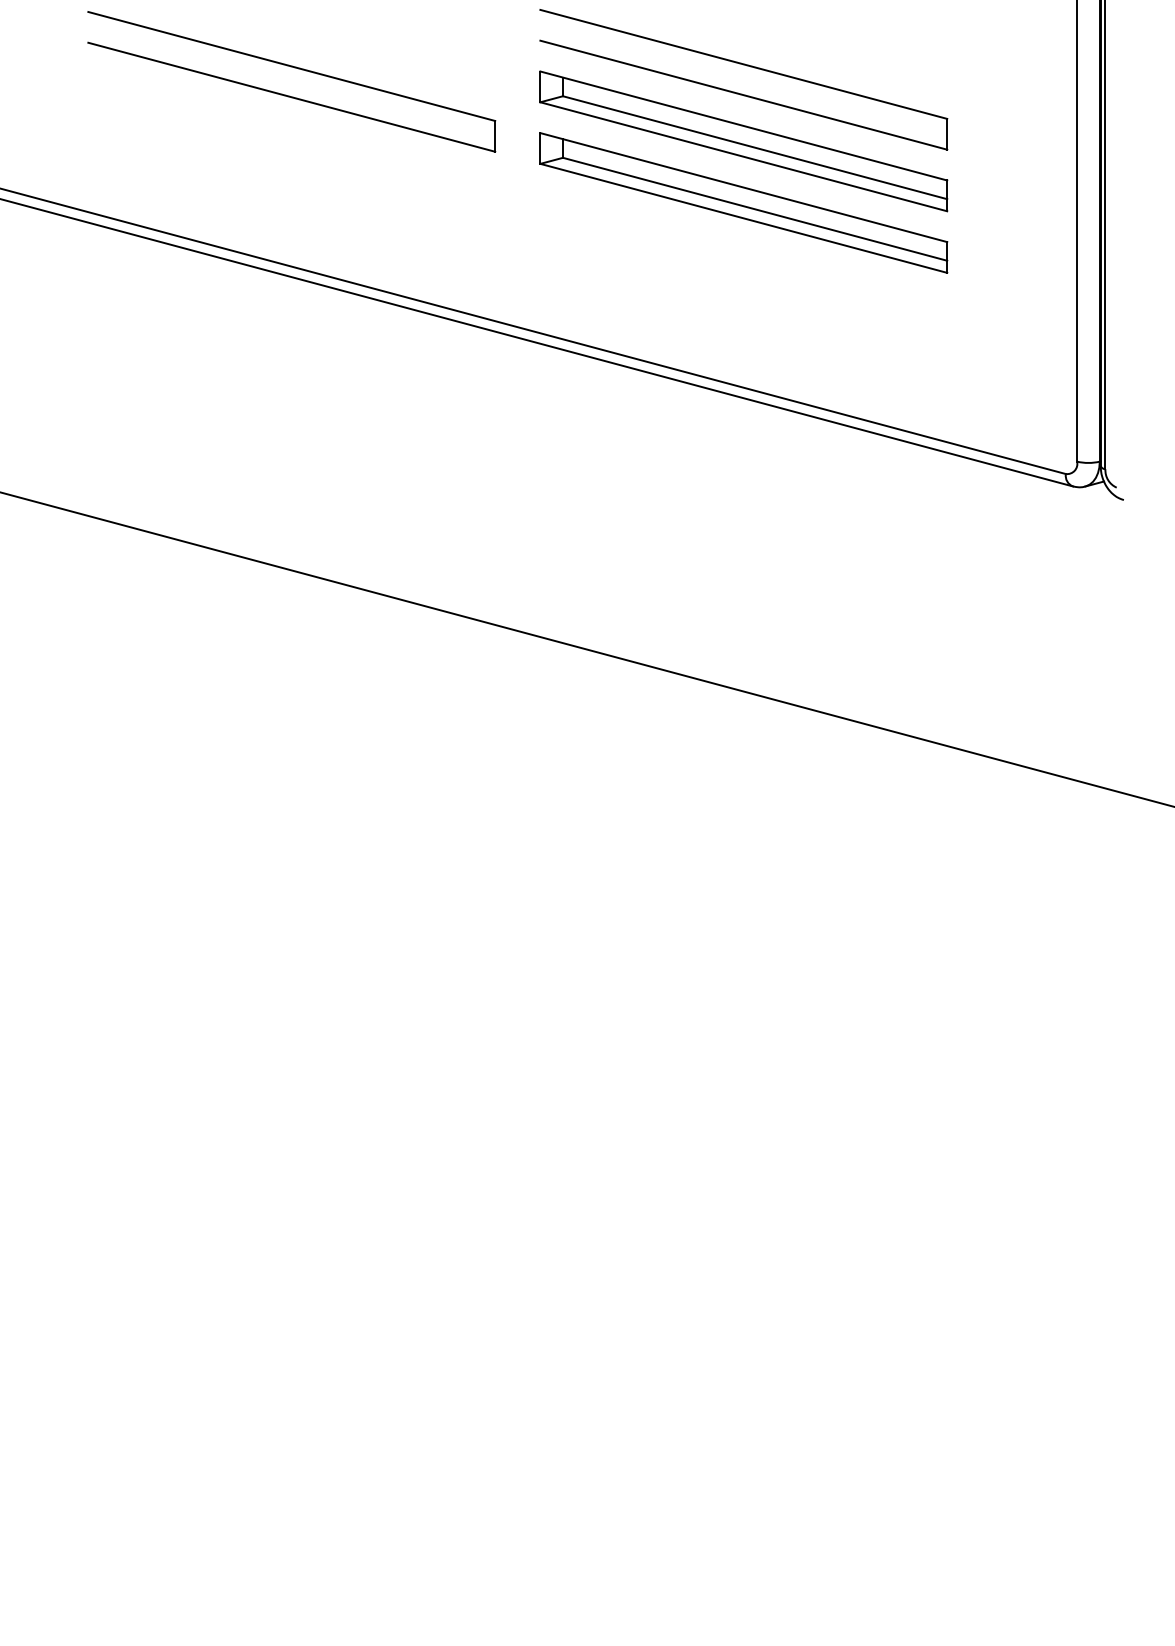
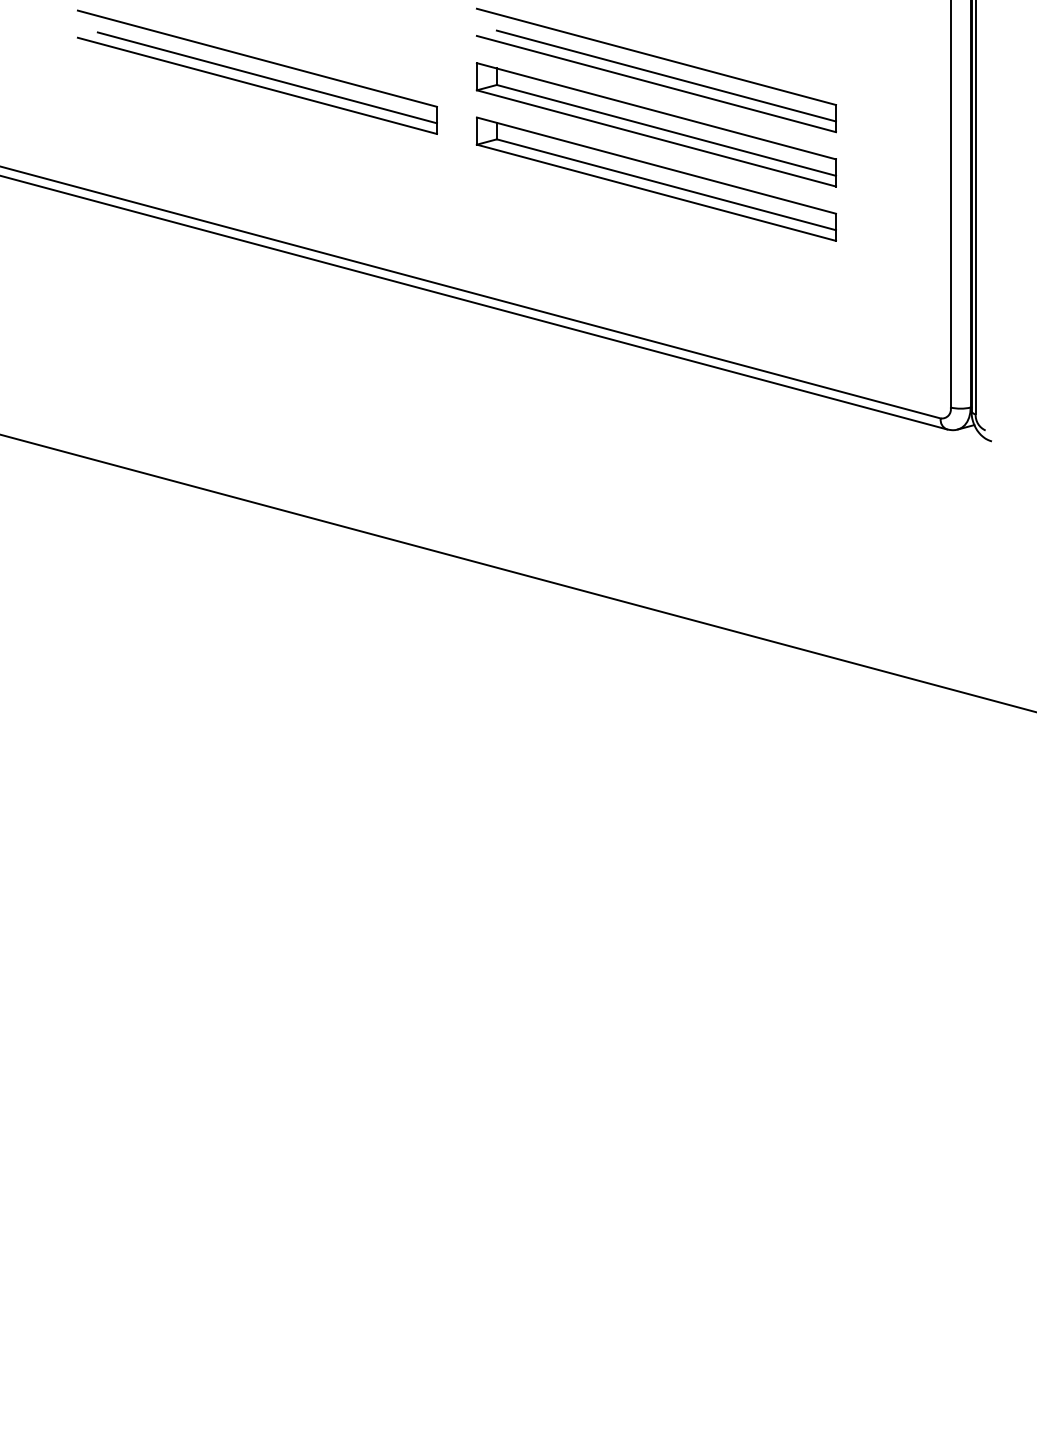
line: (754, 85) -> (665, 75), added
line: (302, 87) -> (266, 77), added

